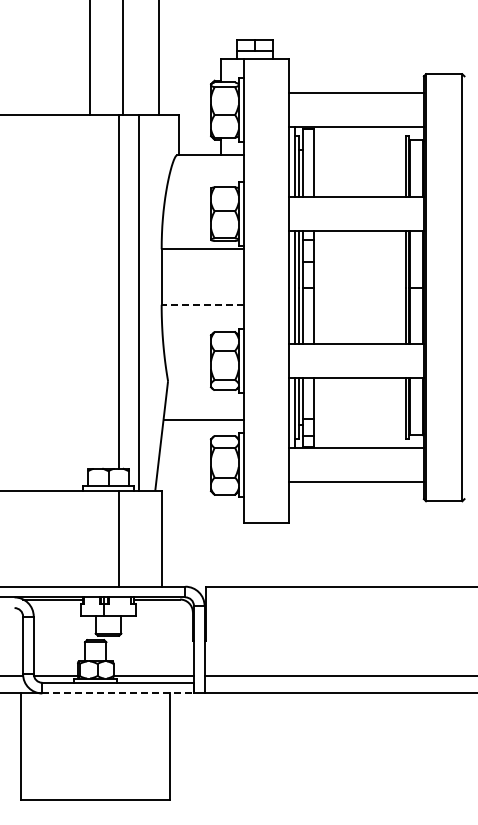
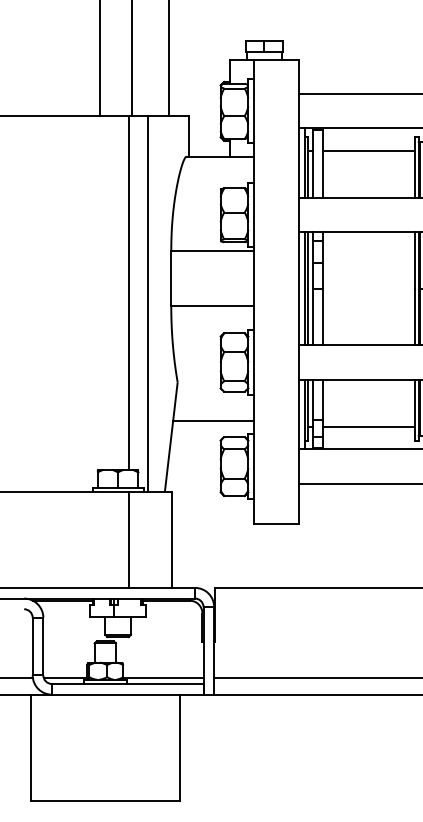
line: (359, 150) -> (369, 151), added
line: (202, 304) -> (212, 305), dashed -> solid
line: (359, 425) -> (369, 426), added
line: (118, 693) -> (128, 694), dashed -> solid

